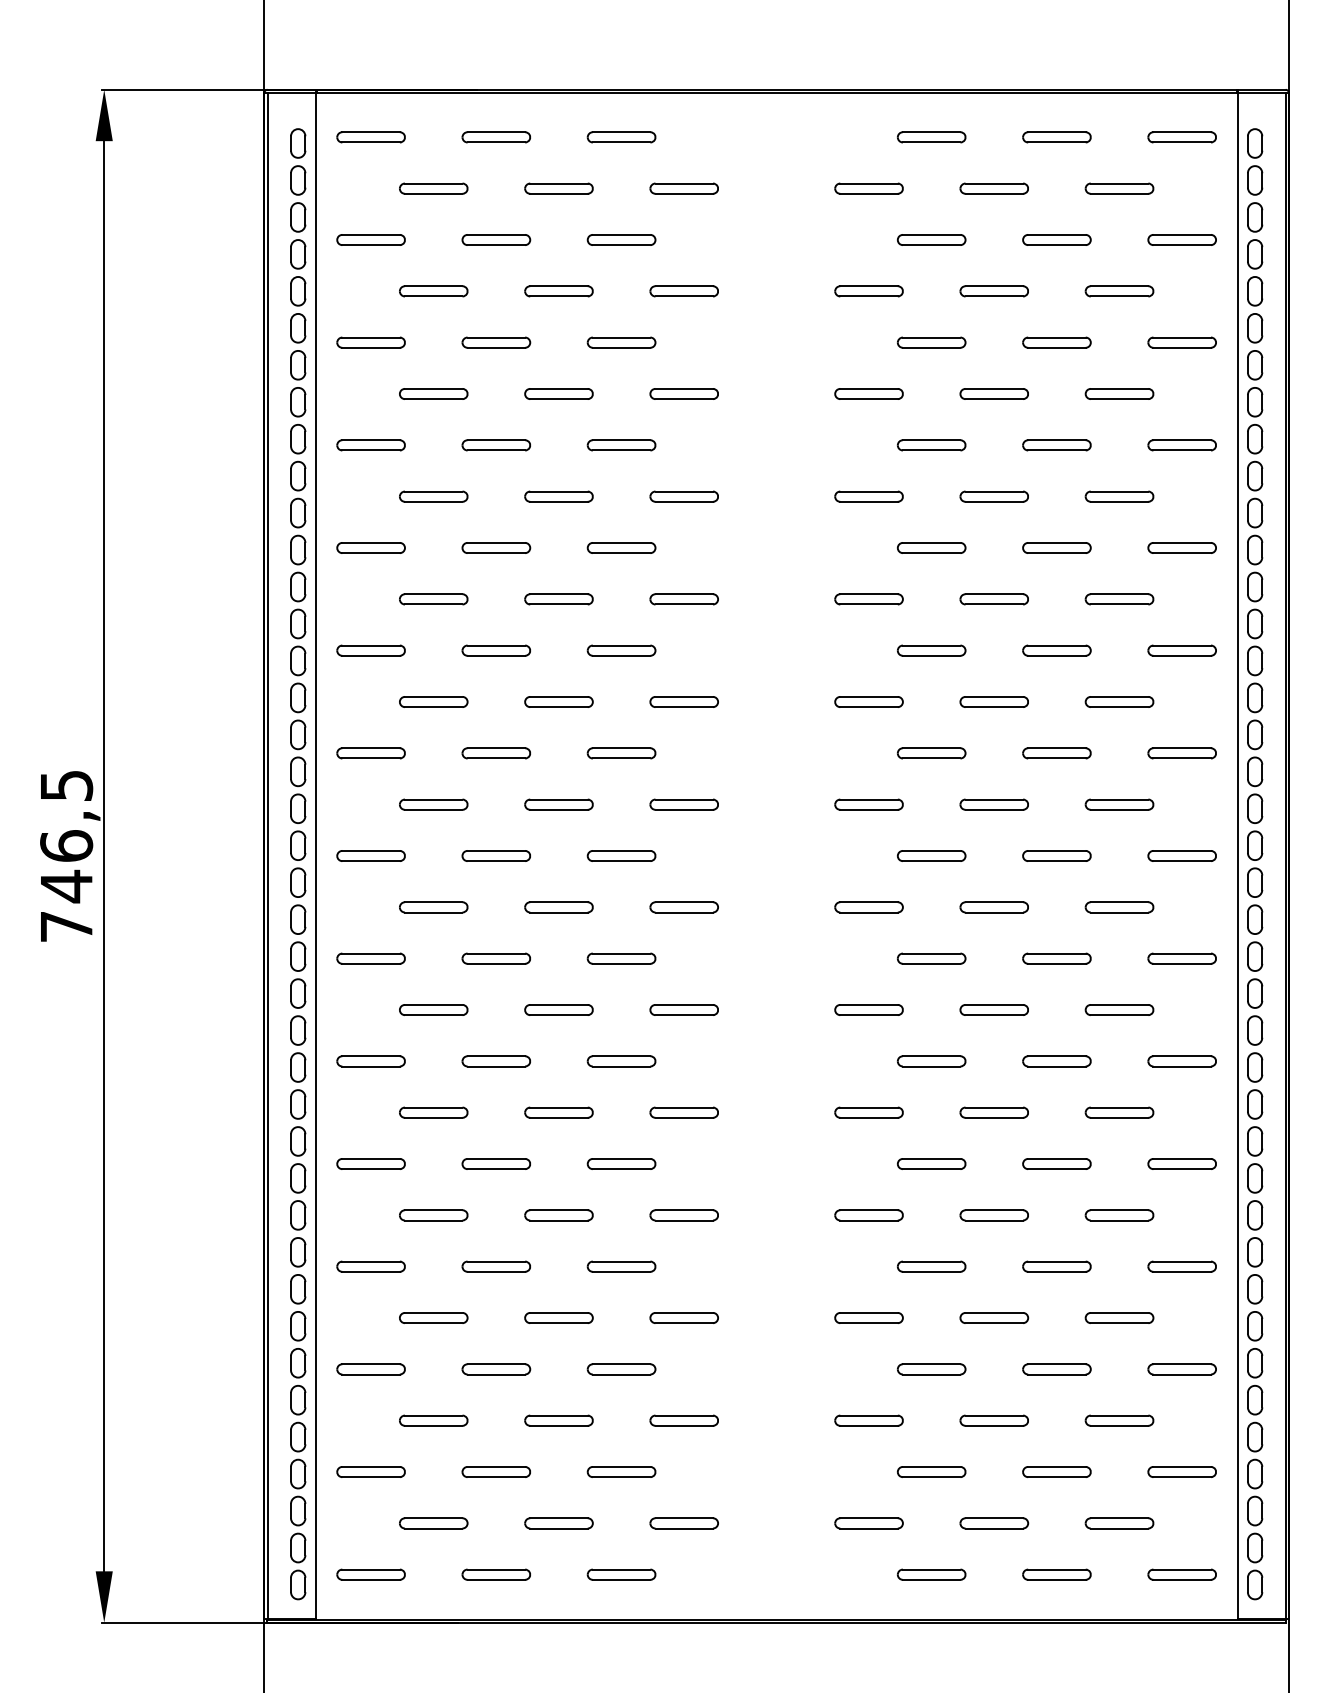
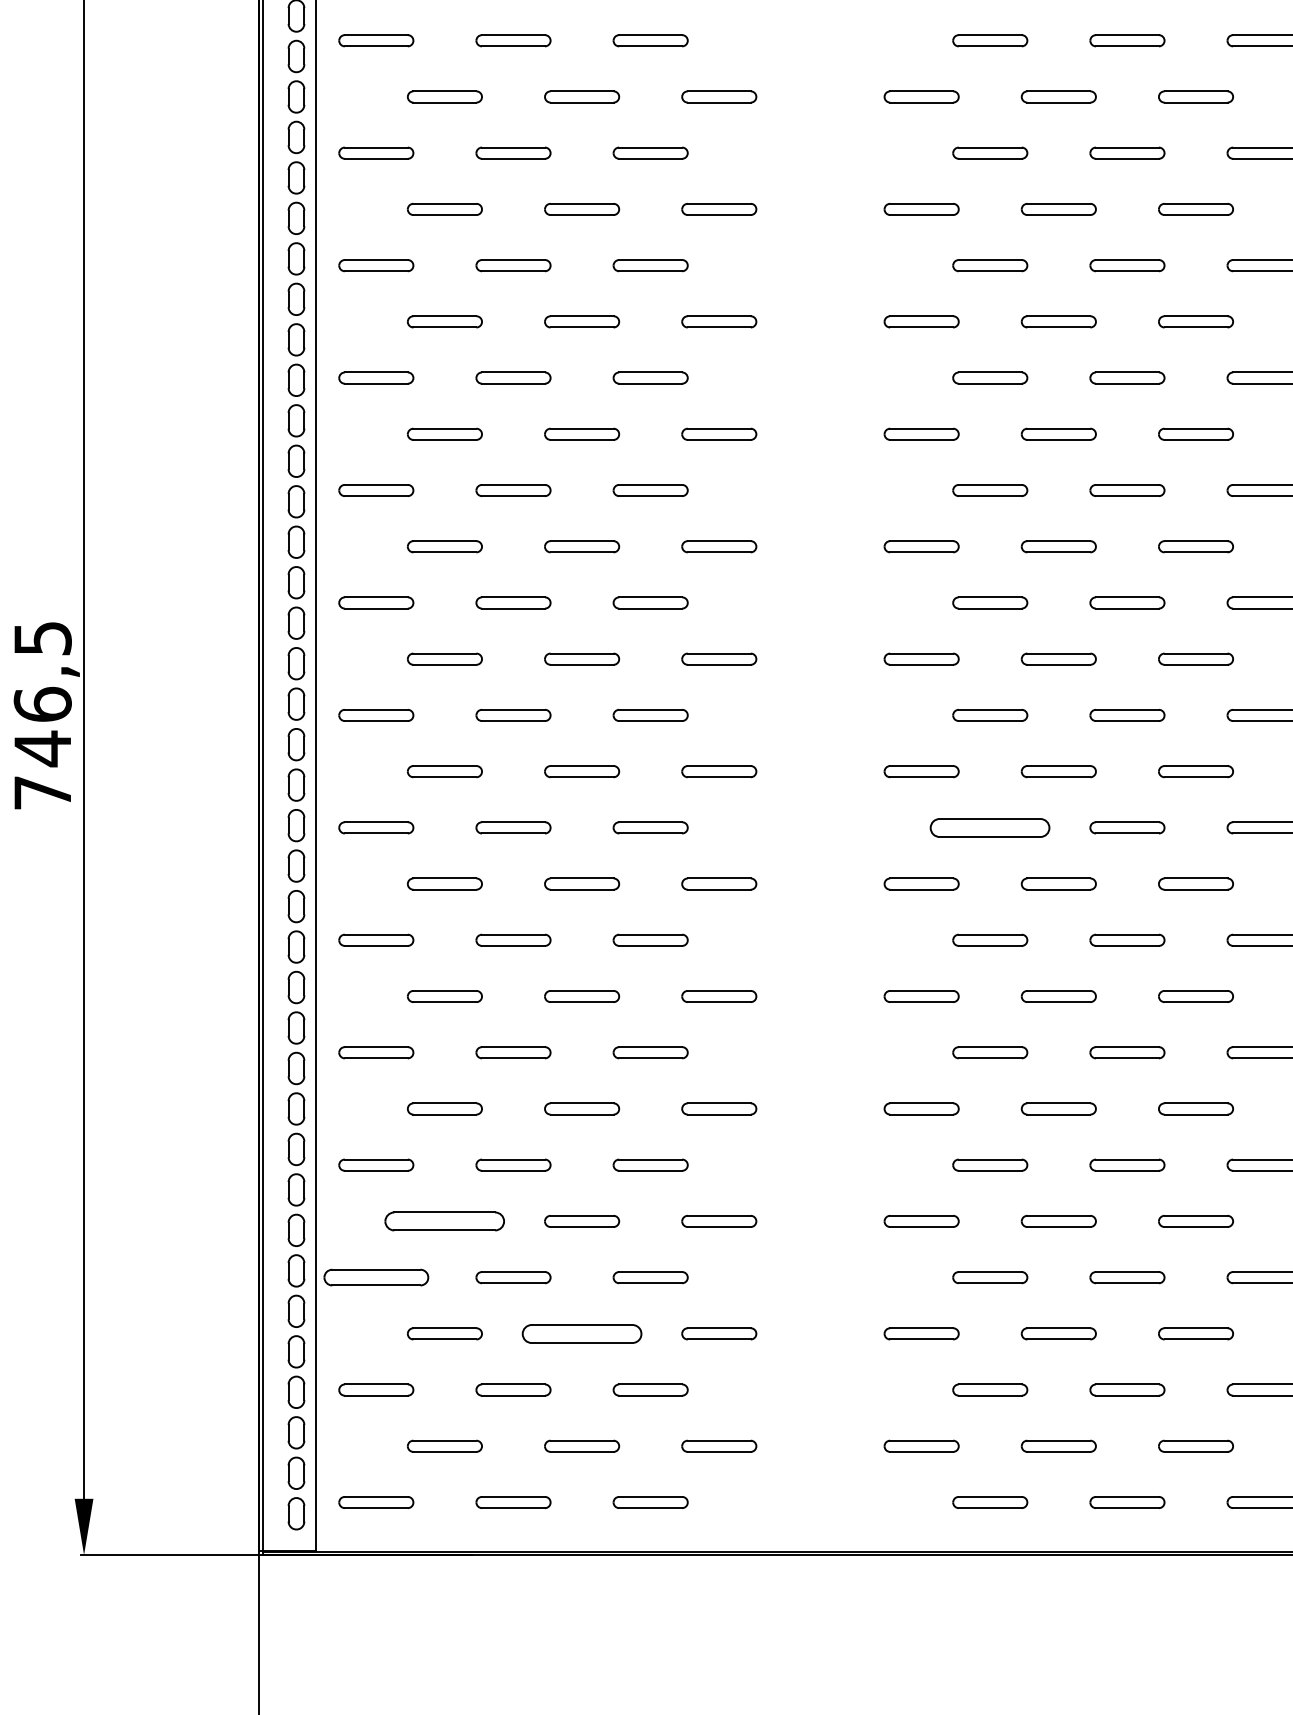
part: (931, 958) -> (990, 827), size x1.6
part: (433, 1317) -> (444, 1220), size x1.6
part: (370, 1369) -> (375, 1277), size x1.4
part: (558, 1420) -> (581, 1333), size x1.6

